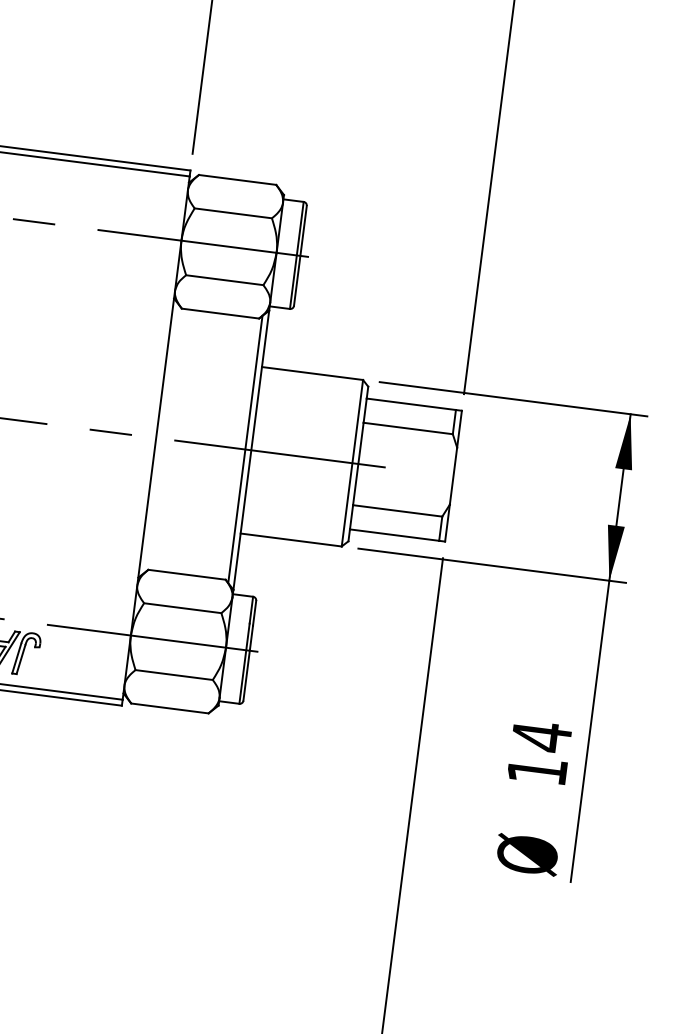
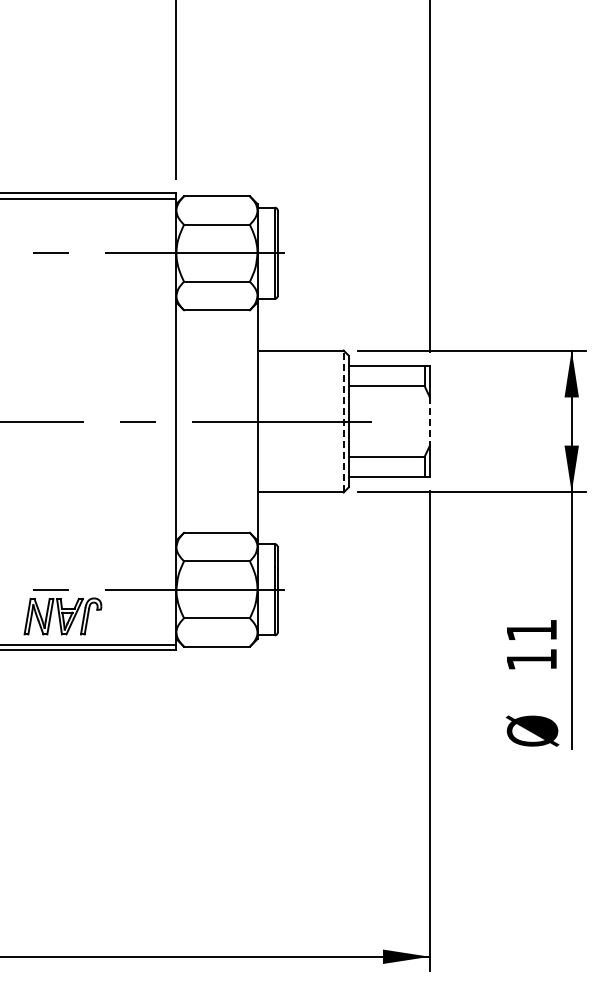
line: (245, 449) -> (252, 421), removed
line: (352, 463) -> (343, 421), solid -> dashed
line: (452, 477) -> (429, 422), solid -> dashed
text: (541, 736) -> (531, 630), 14 -> 11

